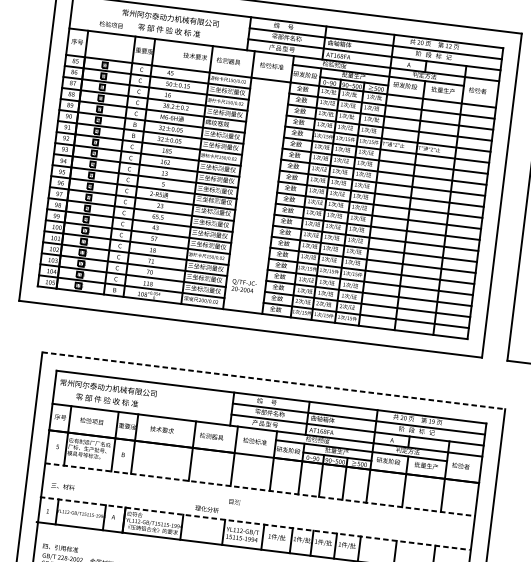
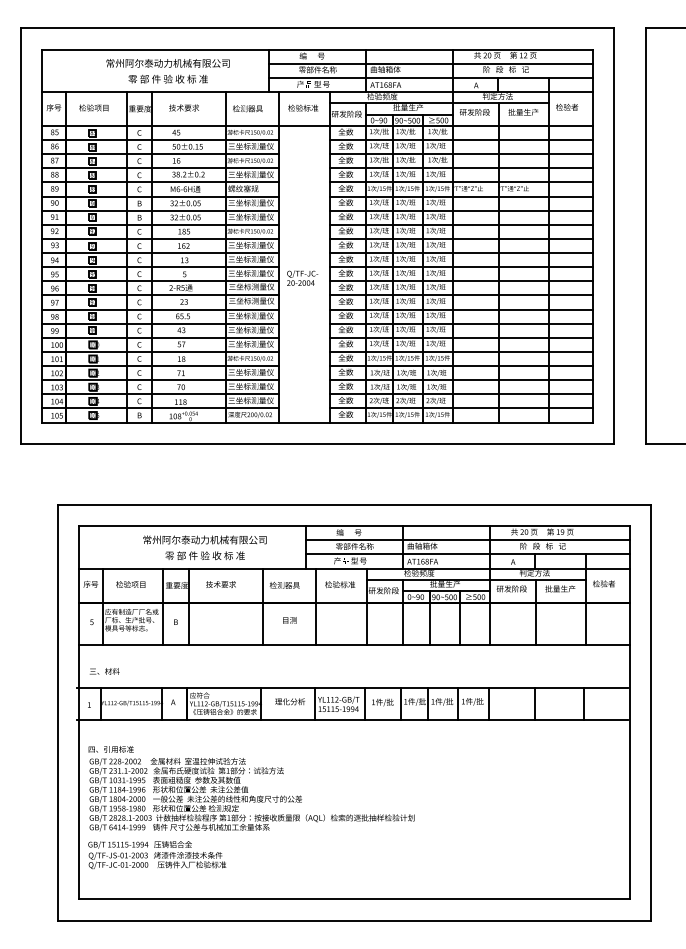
text: (110, 24) -> (93, 107), moved
text: (194, 56) -> (183, 107), moved
text: (244, 285) -> (302, 277), moved
line: (273, 381) -> (354, 505), dashed -> solid
text: (107, 393) -> (204, 547), moved
line: (260, 489) -> (354, 644), dashed -> solid
text: (234, 502) -> (289, 620), moved
text: (207, 509) -> (290, 701), moved
line: (255, 523) -> (353, 688), dashed -> solid

